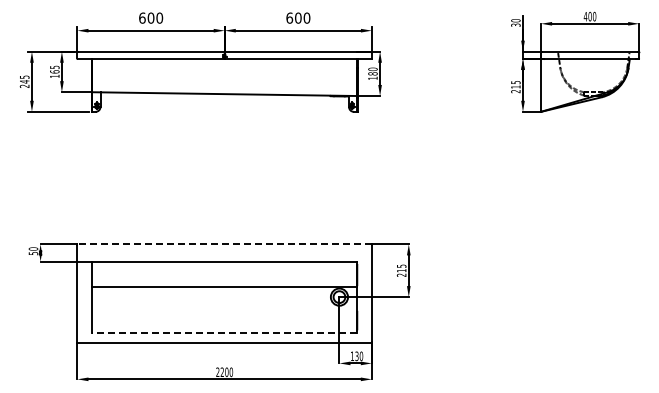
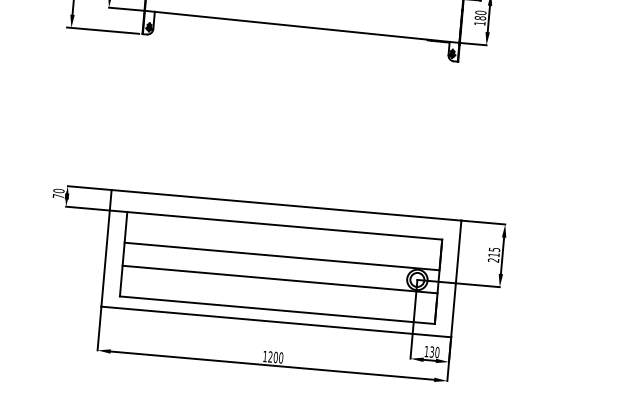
line: (224, 244) -> (286, 205), dashed -> solid
text: (33, 253) -> (58, 196), 50 -> 70
line: (224, 306) -> (279, 279), added
line: (224, 332) -> (277, 310), dashed -> solid
text: (217, 371) -> (264, 355), 2200 -> 1200

